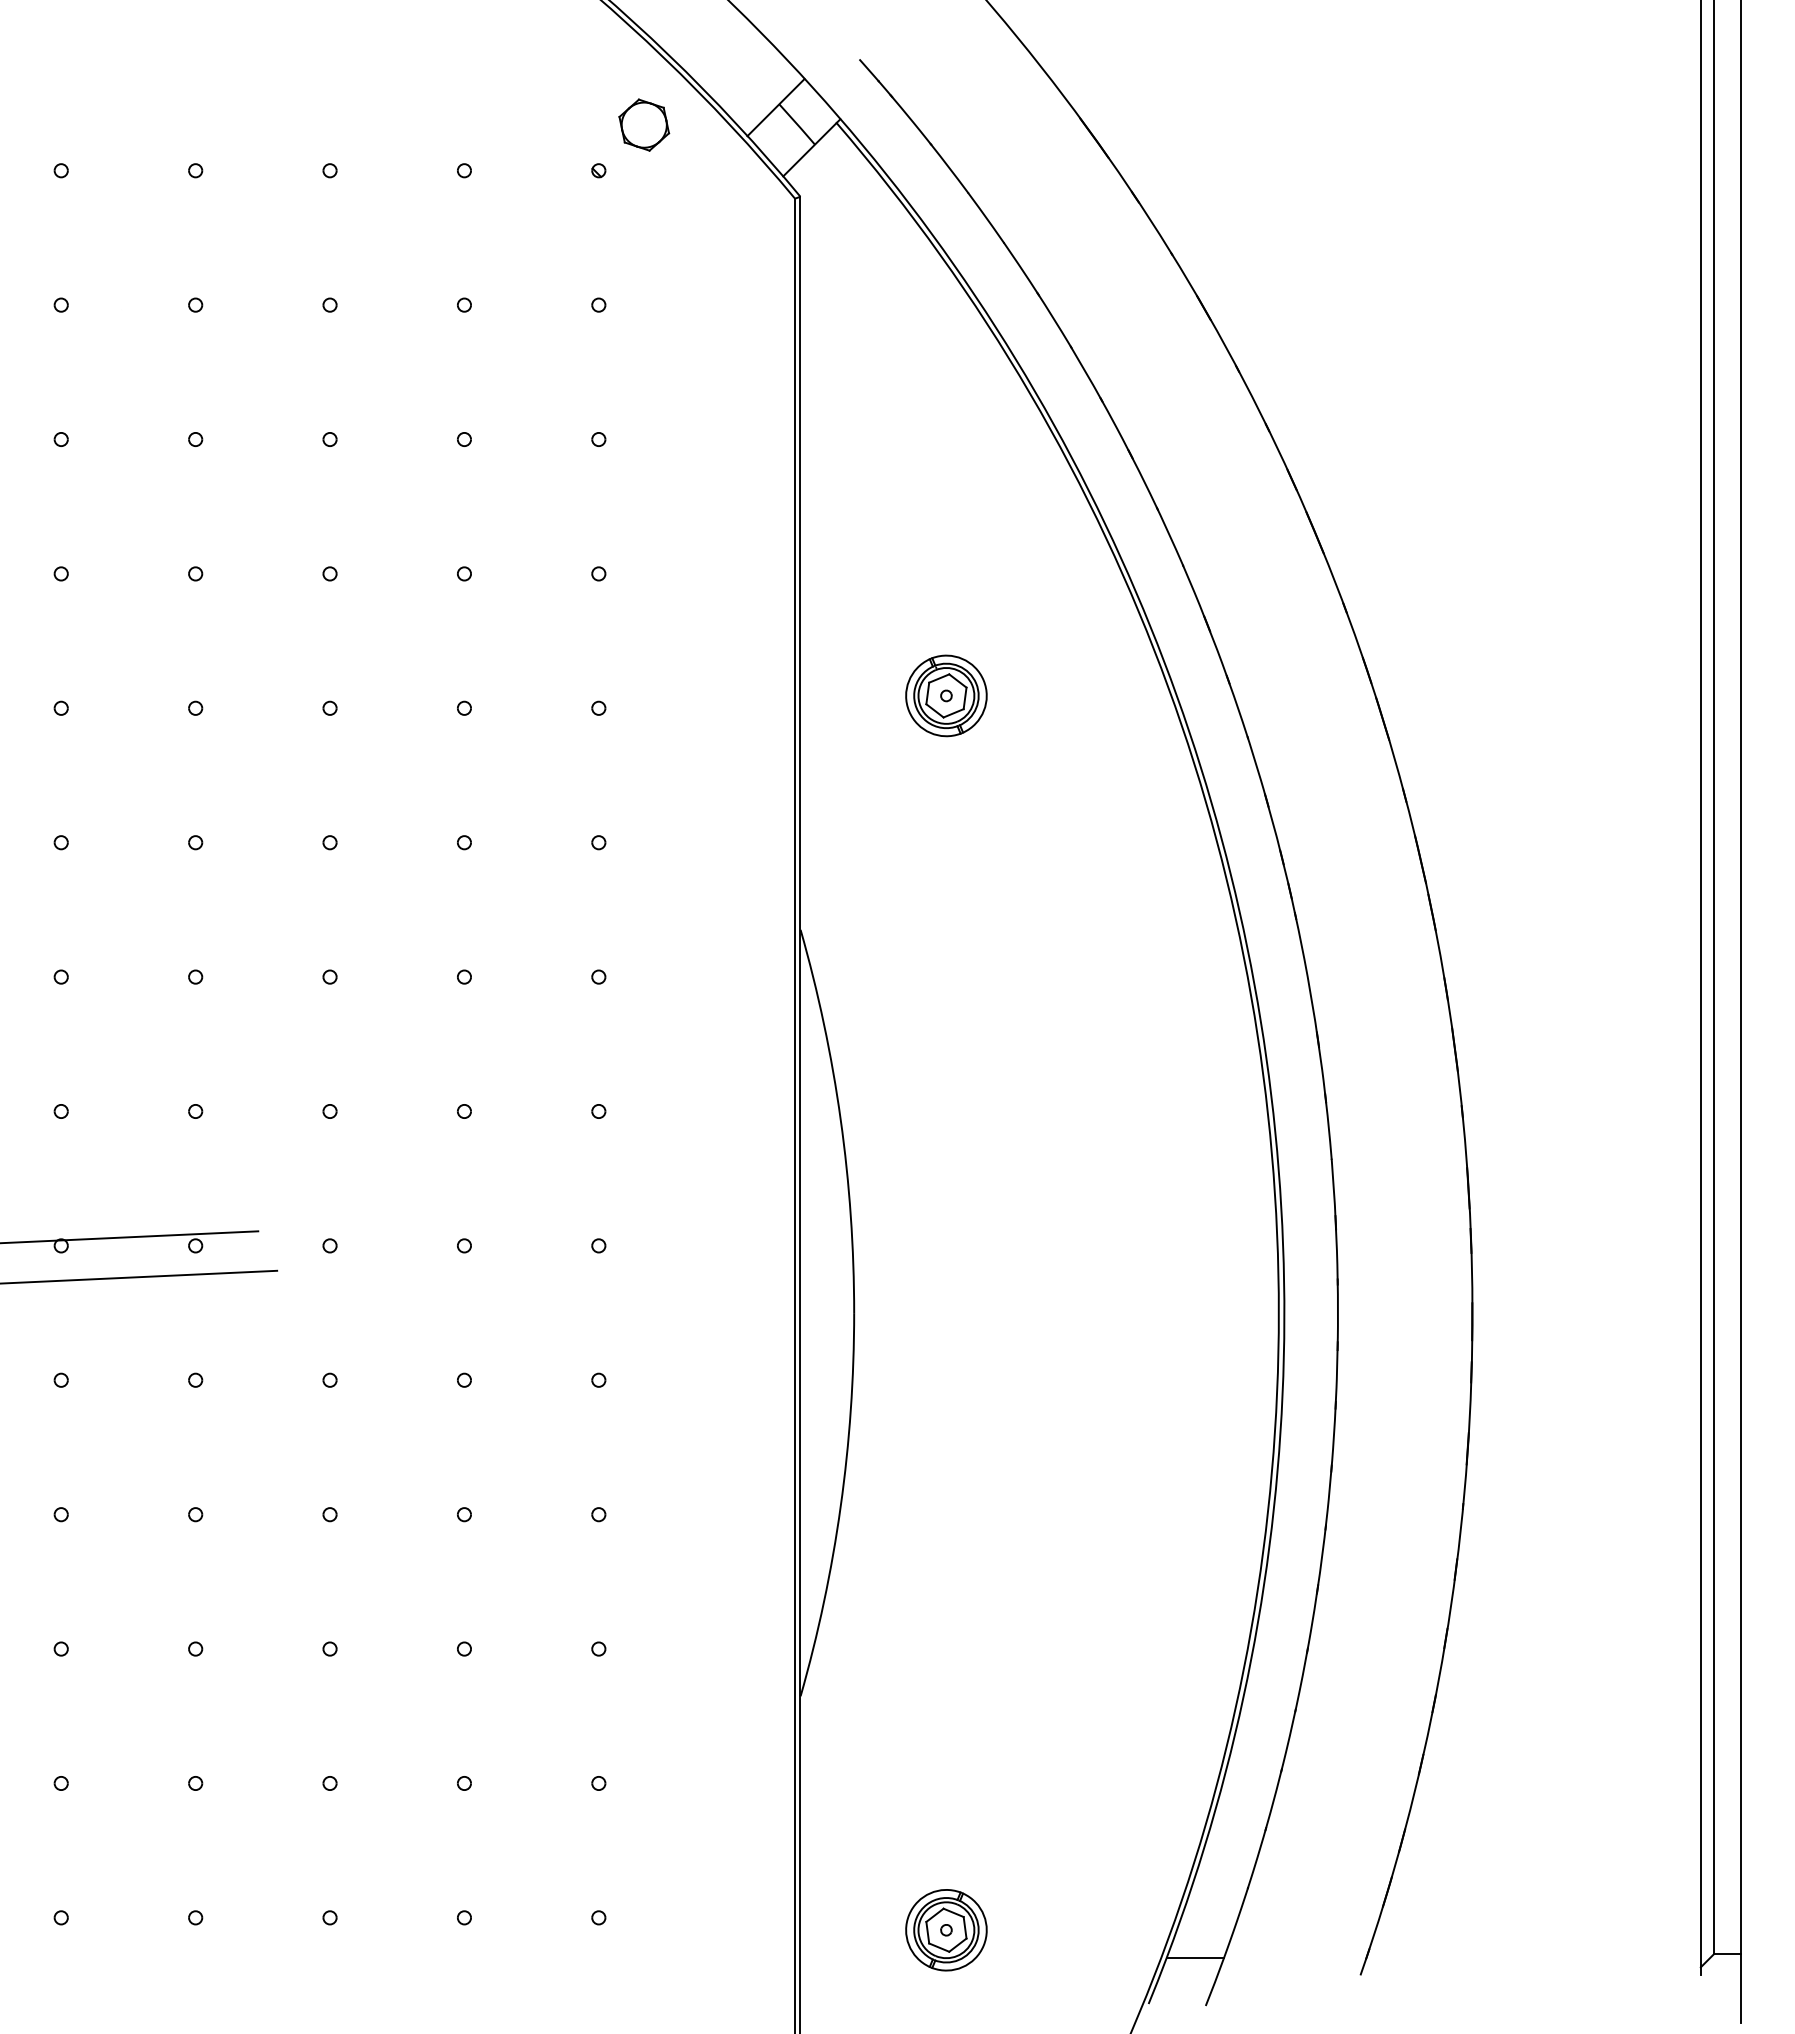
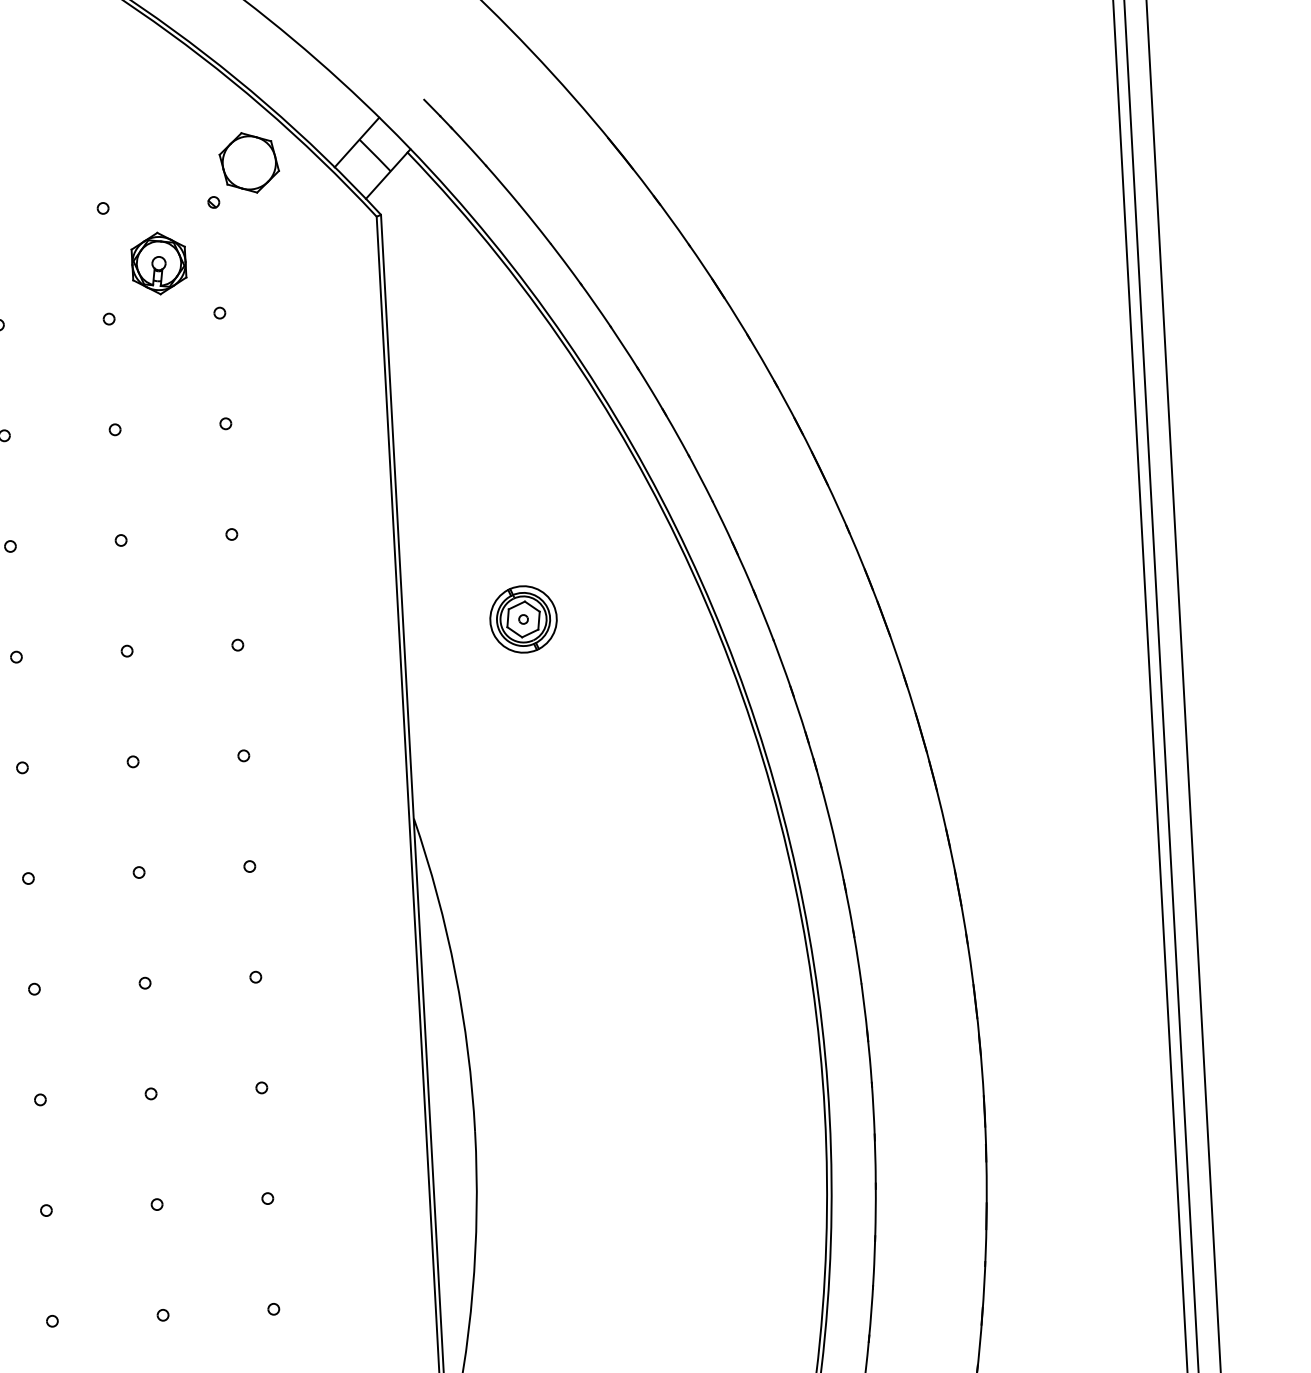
part: (643, 124) -> (248, 162), size x1.43
part: (528, 240) -> (159, 263), added

